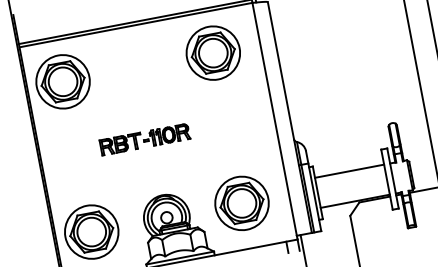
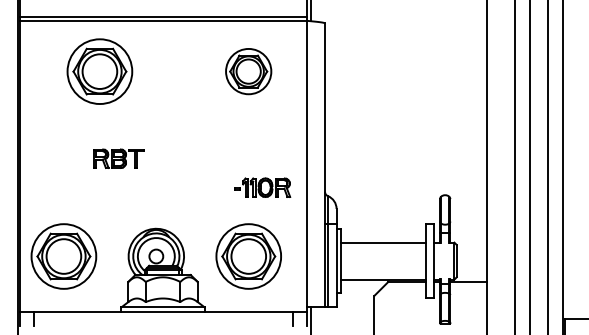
part: (213, 53) -> (248, 71), size x0.7
part: (62, 81) -> (99, 71), moved
part: (166, 135) -> (262, 187), moved

